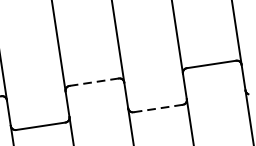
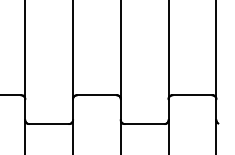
line: (93, 82) -> (96, 95), dashed -> solid
line: (158, 109) -> (144, 124), dashed -> solid

